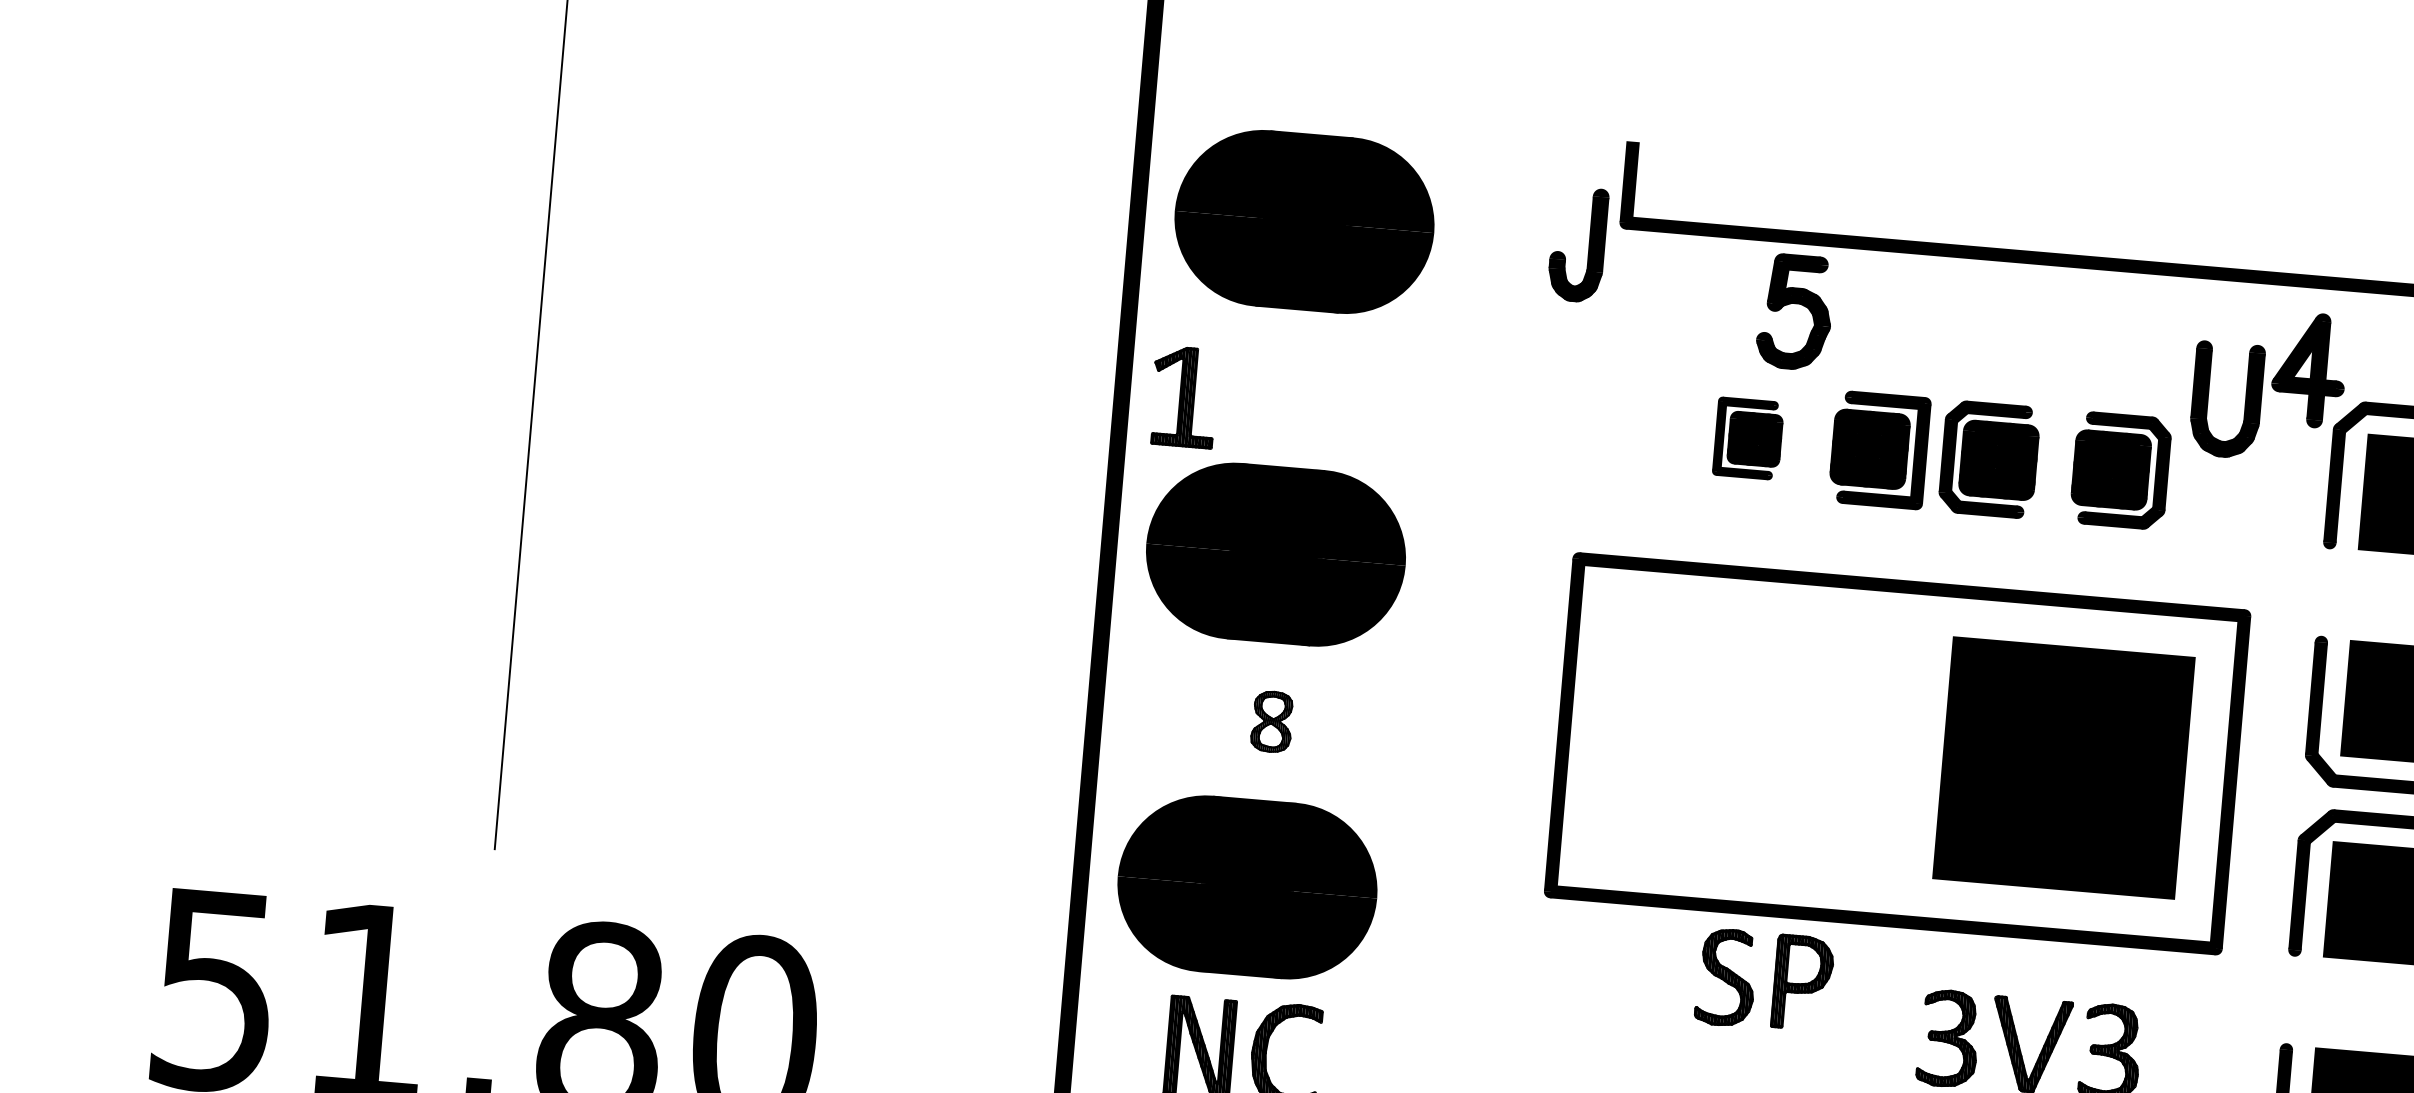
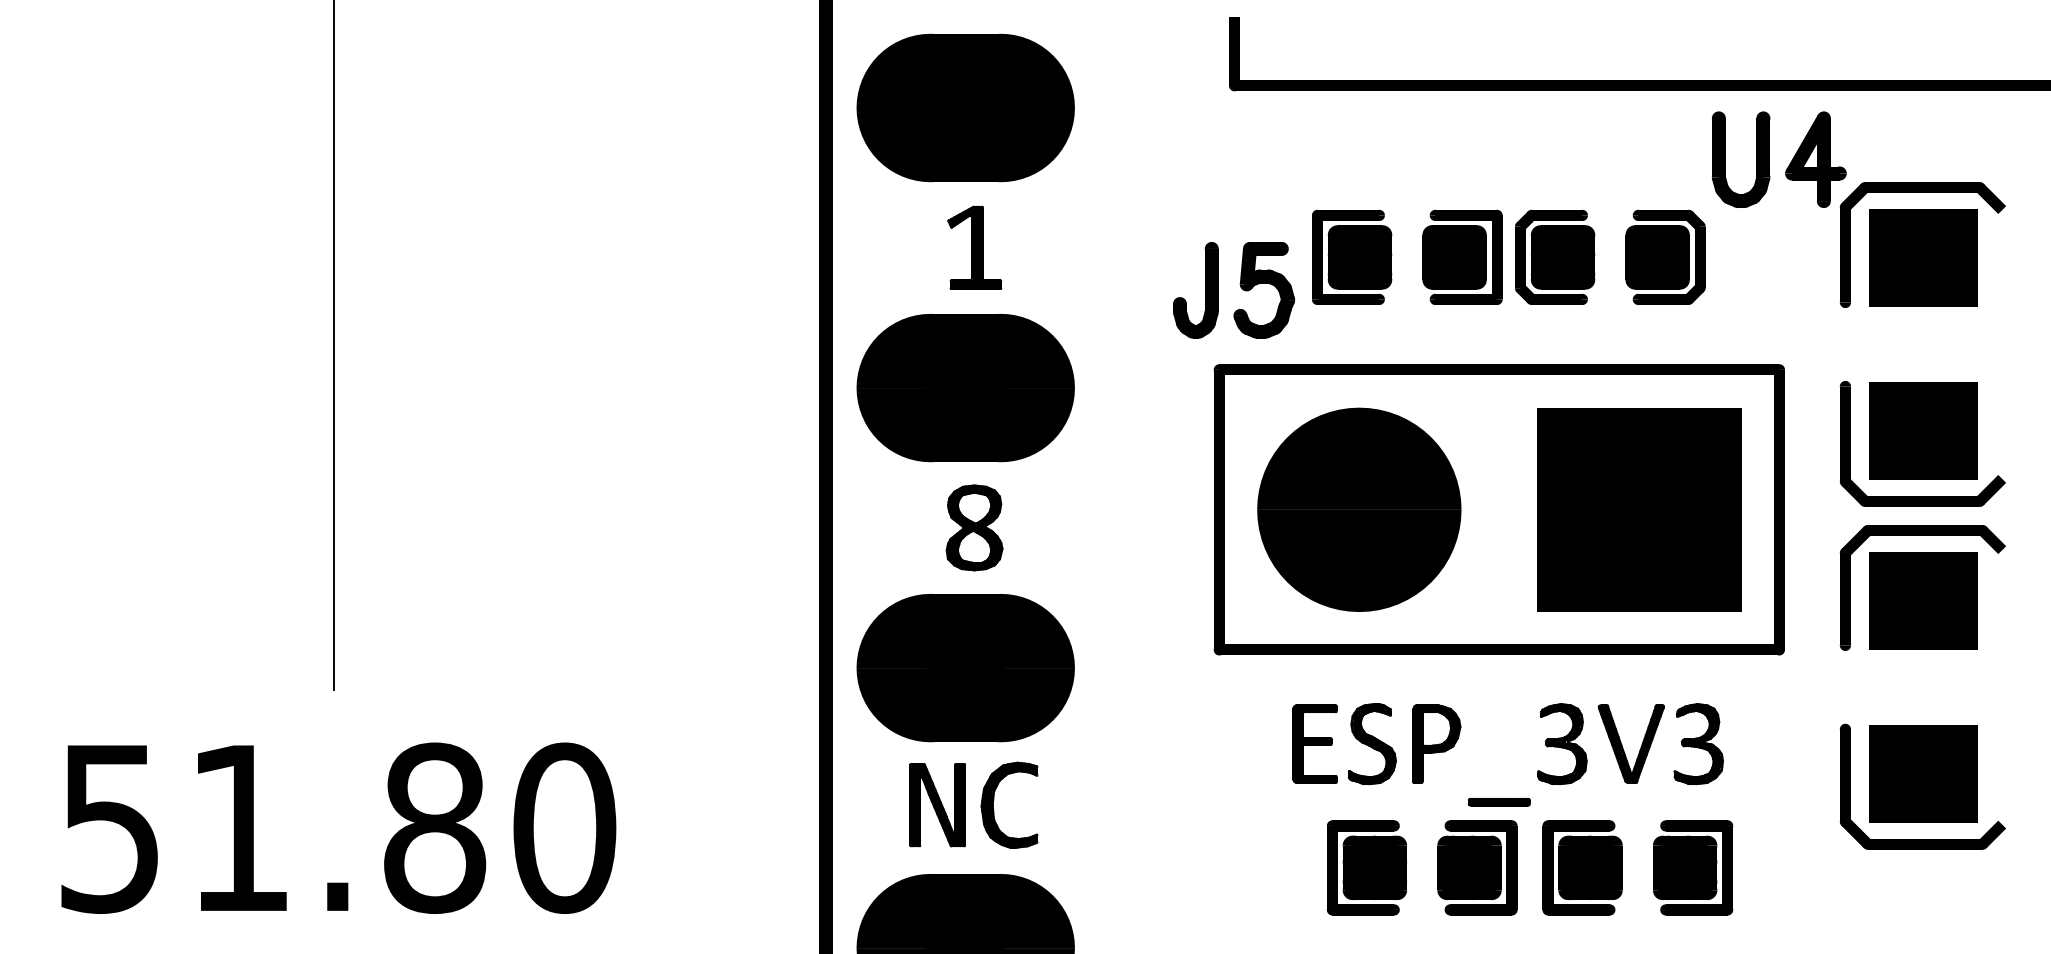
part: (1589, 245) -> (1205, 290), moved
part: (1796, 304) -> (1264, 283), moved
part: (1183, 396) -> (974, 247), moved
part: (2245, 401) -> (1756, 159), moved
part: (1748, 437) -> (1352, 256), size x1.43
part: (1272, 721) -> (974, 527), size x1.67
part: (1731, 739) -> (1359, 509), added
part: (1726, 978) -> (1372, 744), moved
part: (1802, 982) -> (1436, 743), moved
part: (1654, 1012) -> (1314, 743), added

